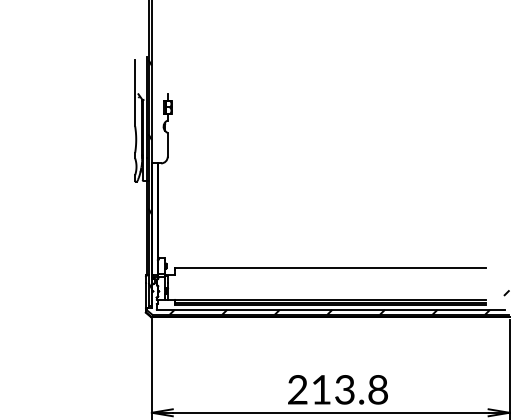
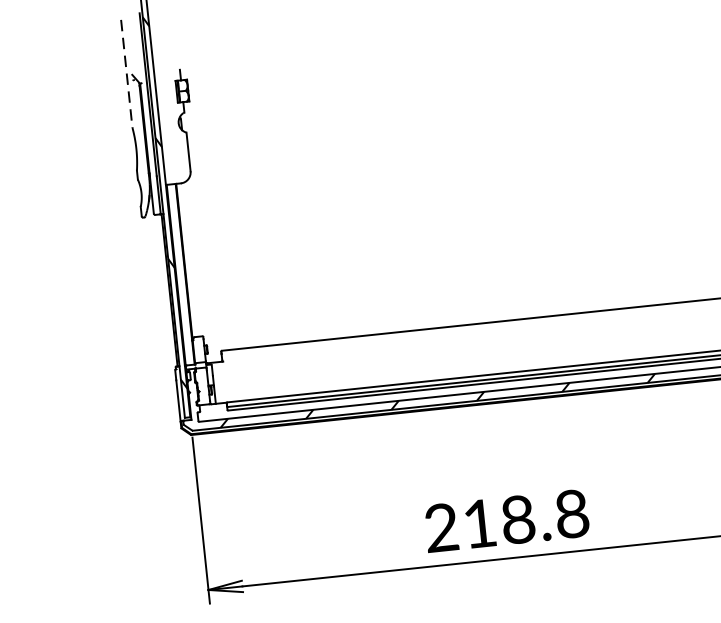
line: (135, 93) -> (127, 74), solid -> dashed
text: (344, 389) -> (517, 519), 213.8 -> 218.8

